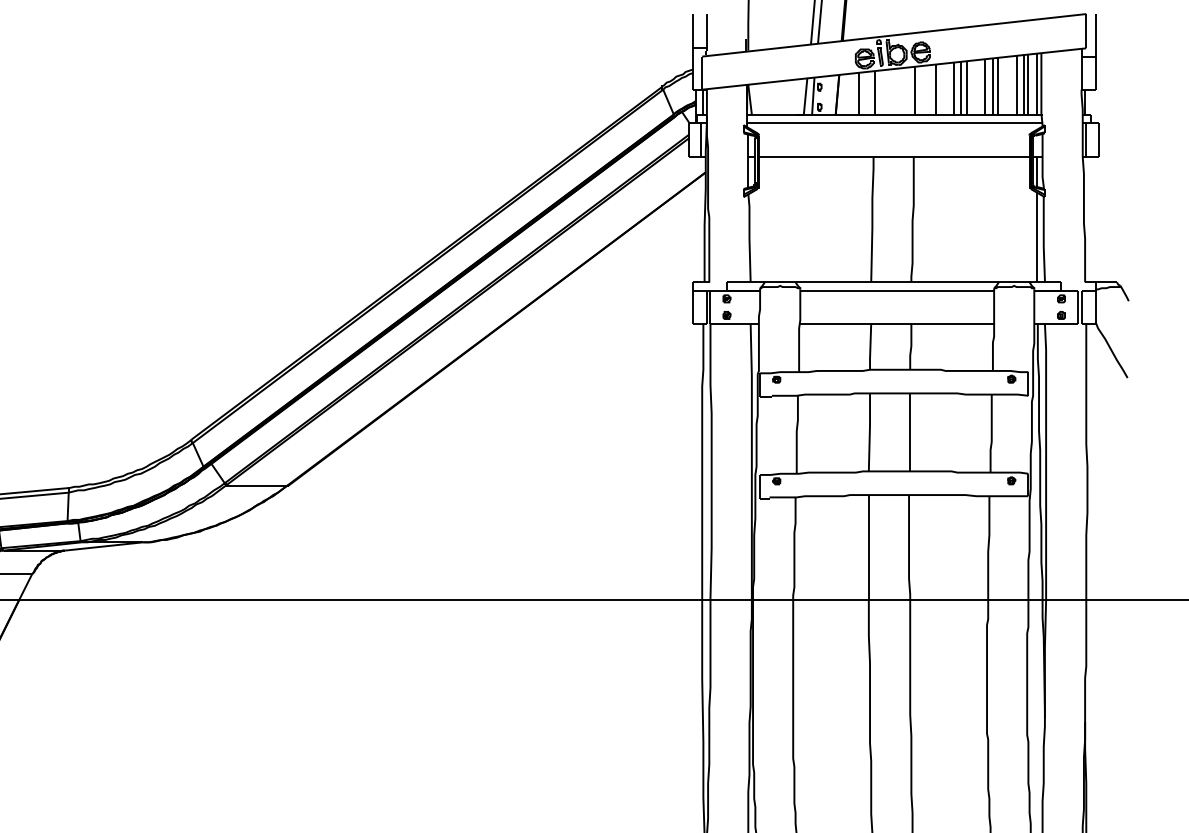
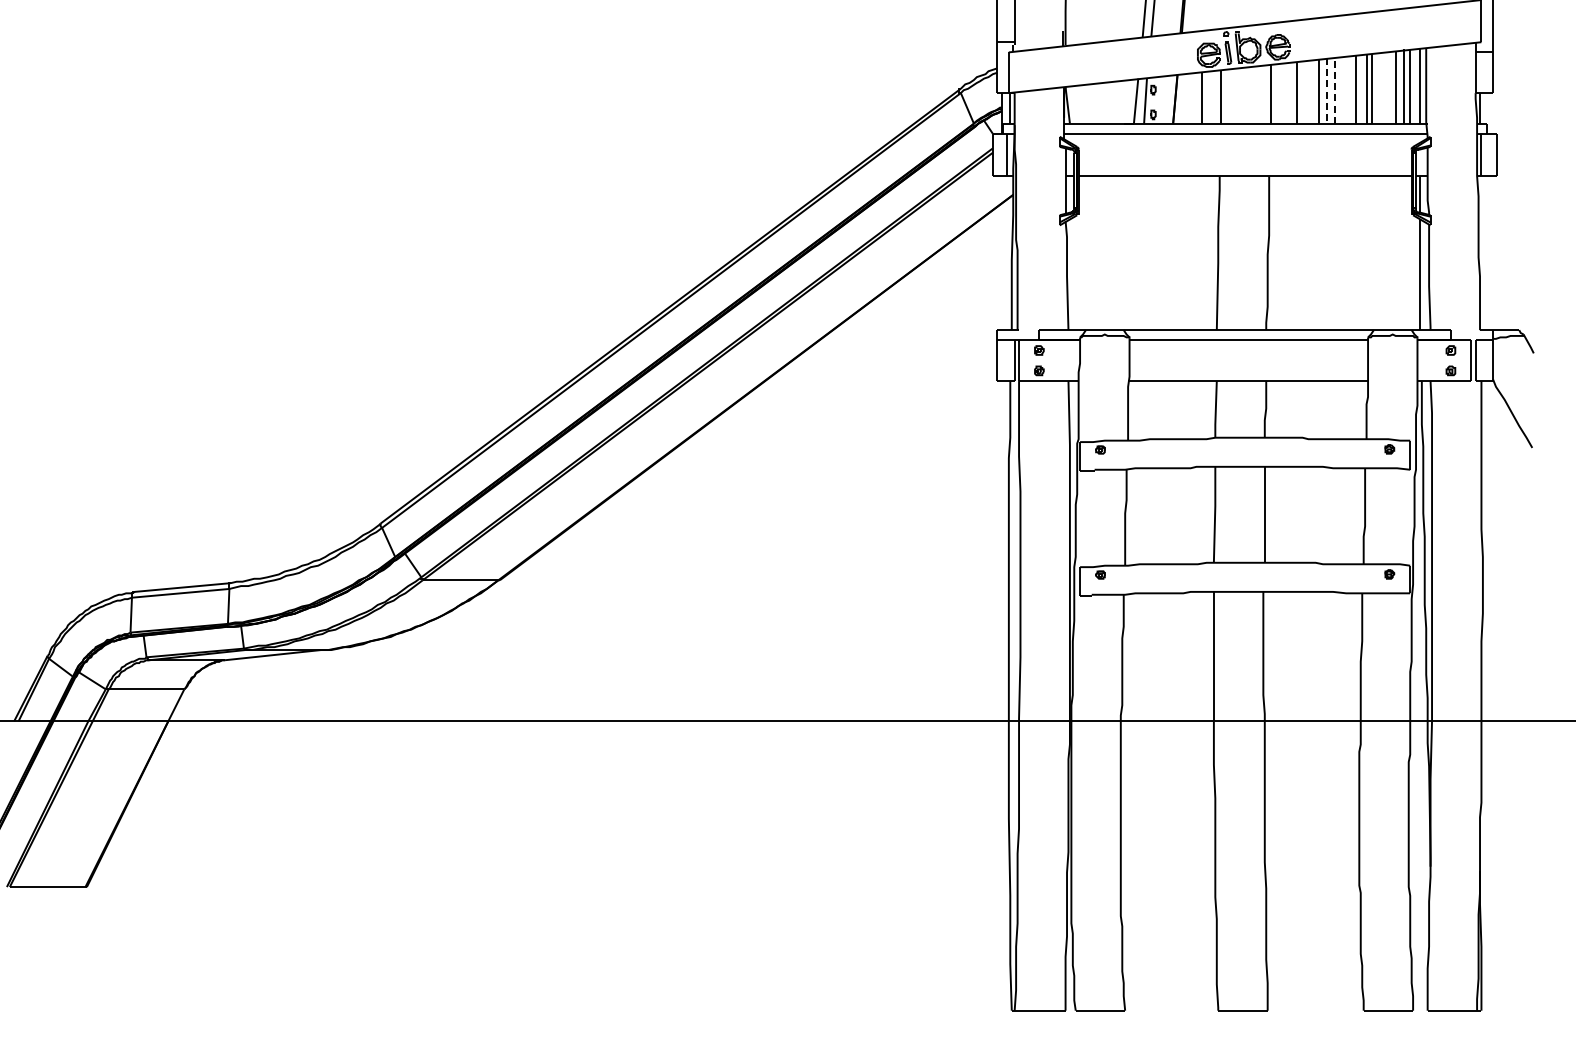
line: (961, 87) -> (1327, 90), solid -> dashed
line: (966, 87) -> (1334, 90), solid -> dashed

